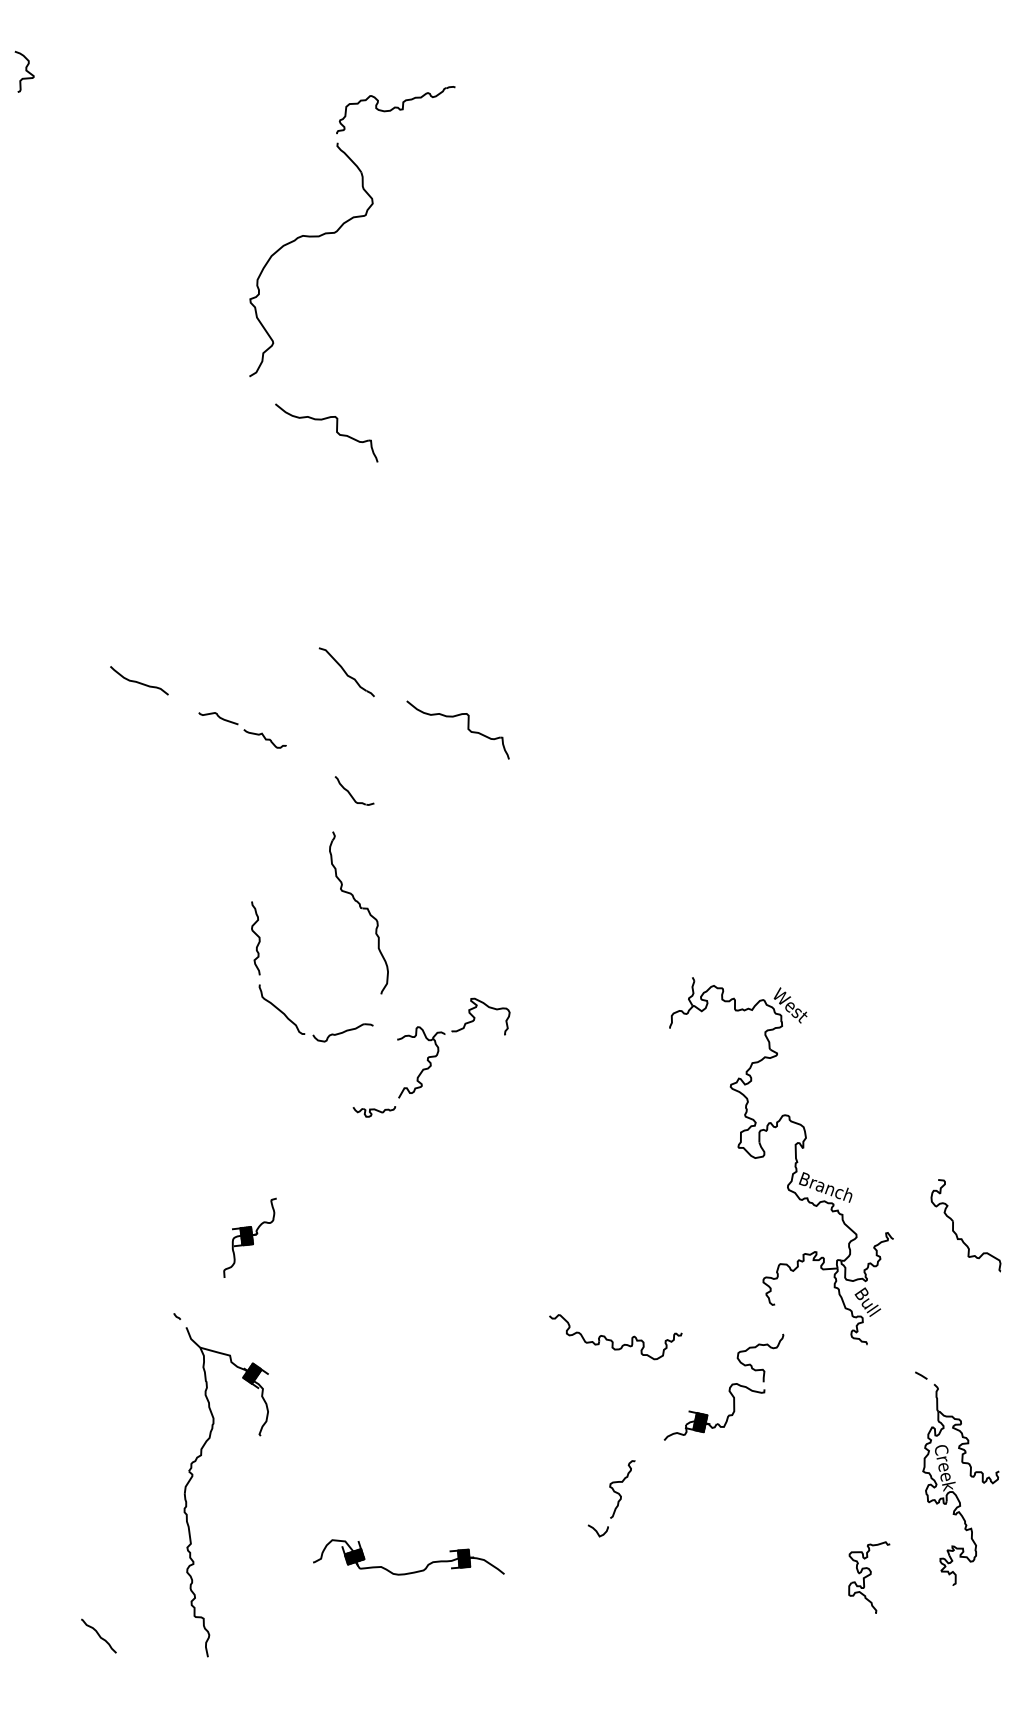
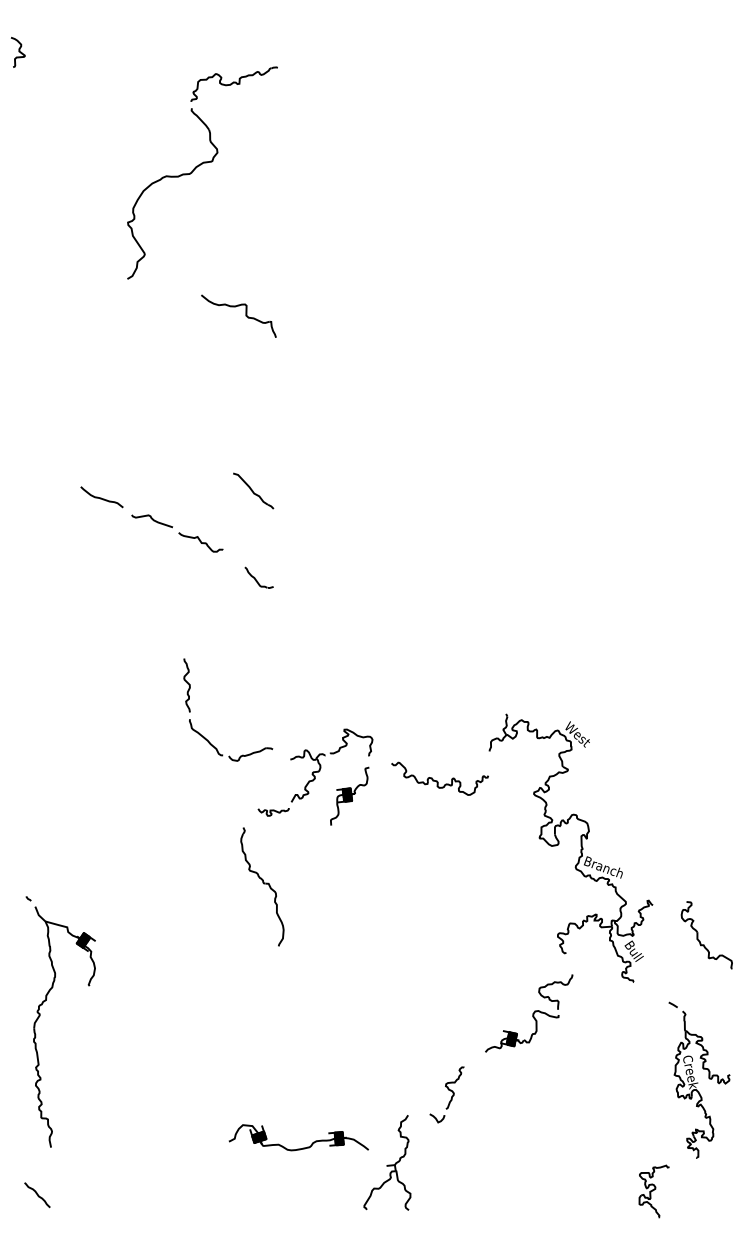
part: (348, 222) -> (199, 166), moved
part: (467, 728) -> (341, 532), removed
part: (242, 730) -> (177, 533), size x1.43
part: (359, 912) -> (262, 886), moved
part: (954, 1225) -> (698, 935), moved
part: (249, 1236) -> (349, 795), moved
part: (615, 1336) -> (439, 778), moved
part: (193, 1477) -> (40, 1016), moved
part: (868, 1577) -> (653, 1191), moved
part: (530, 1591) -> (387, 1162), added
curve: (99, 1636) -> (37, 1195), moved

